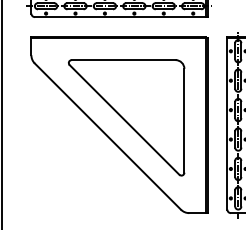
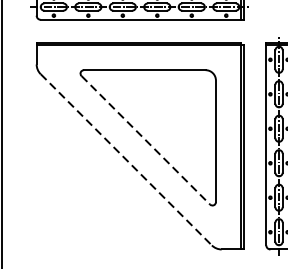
line: (124, 119) -> (145, 139), solid -> dashed
line: (108, 136) -> (127, 159), solid -> dashed

